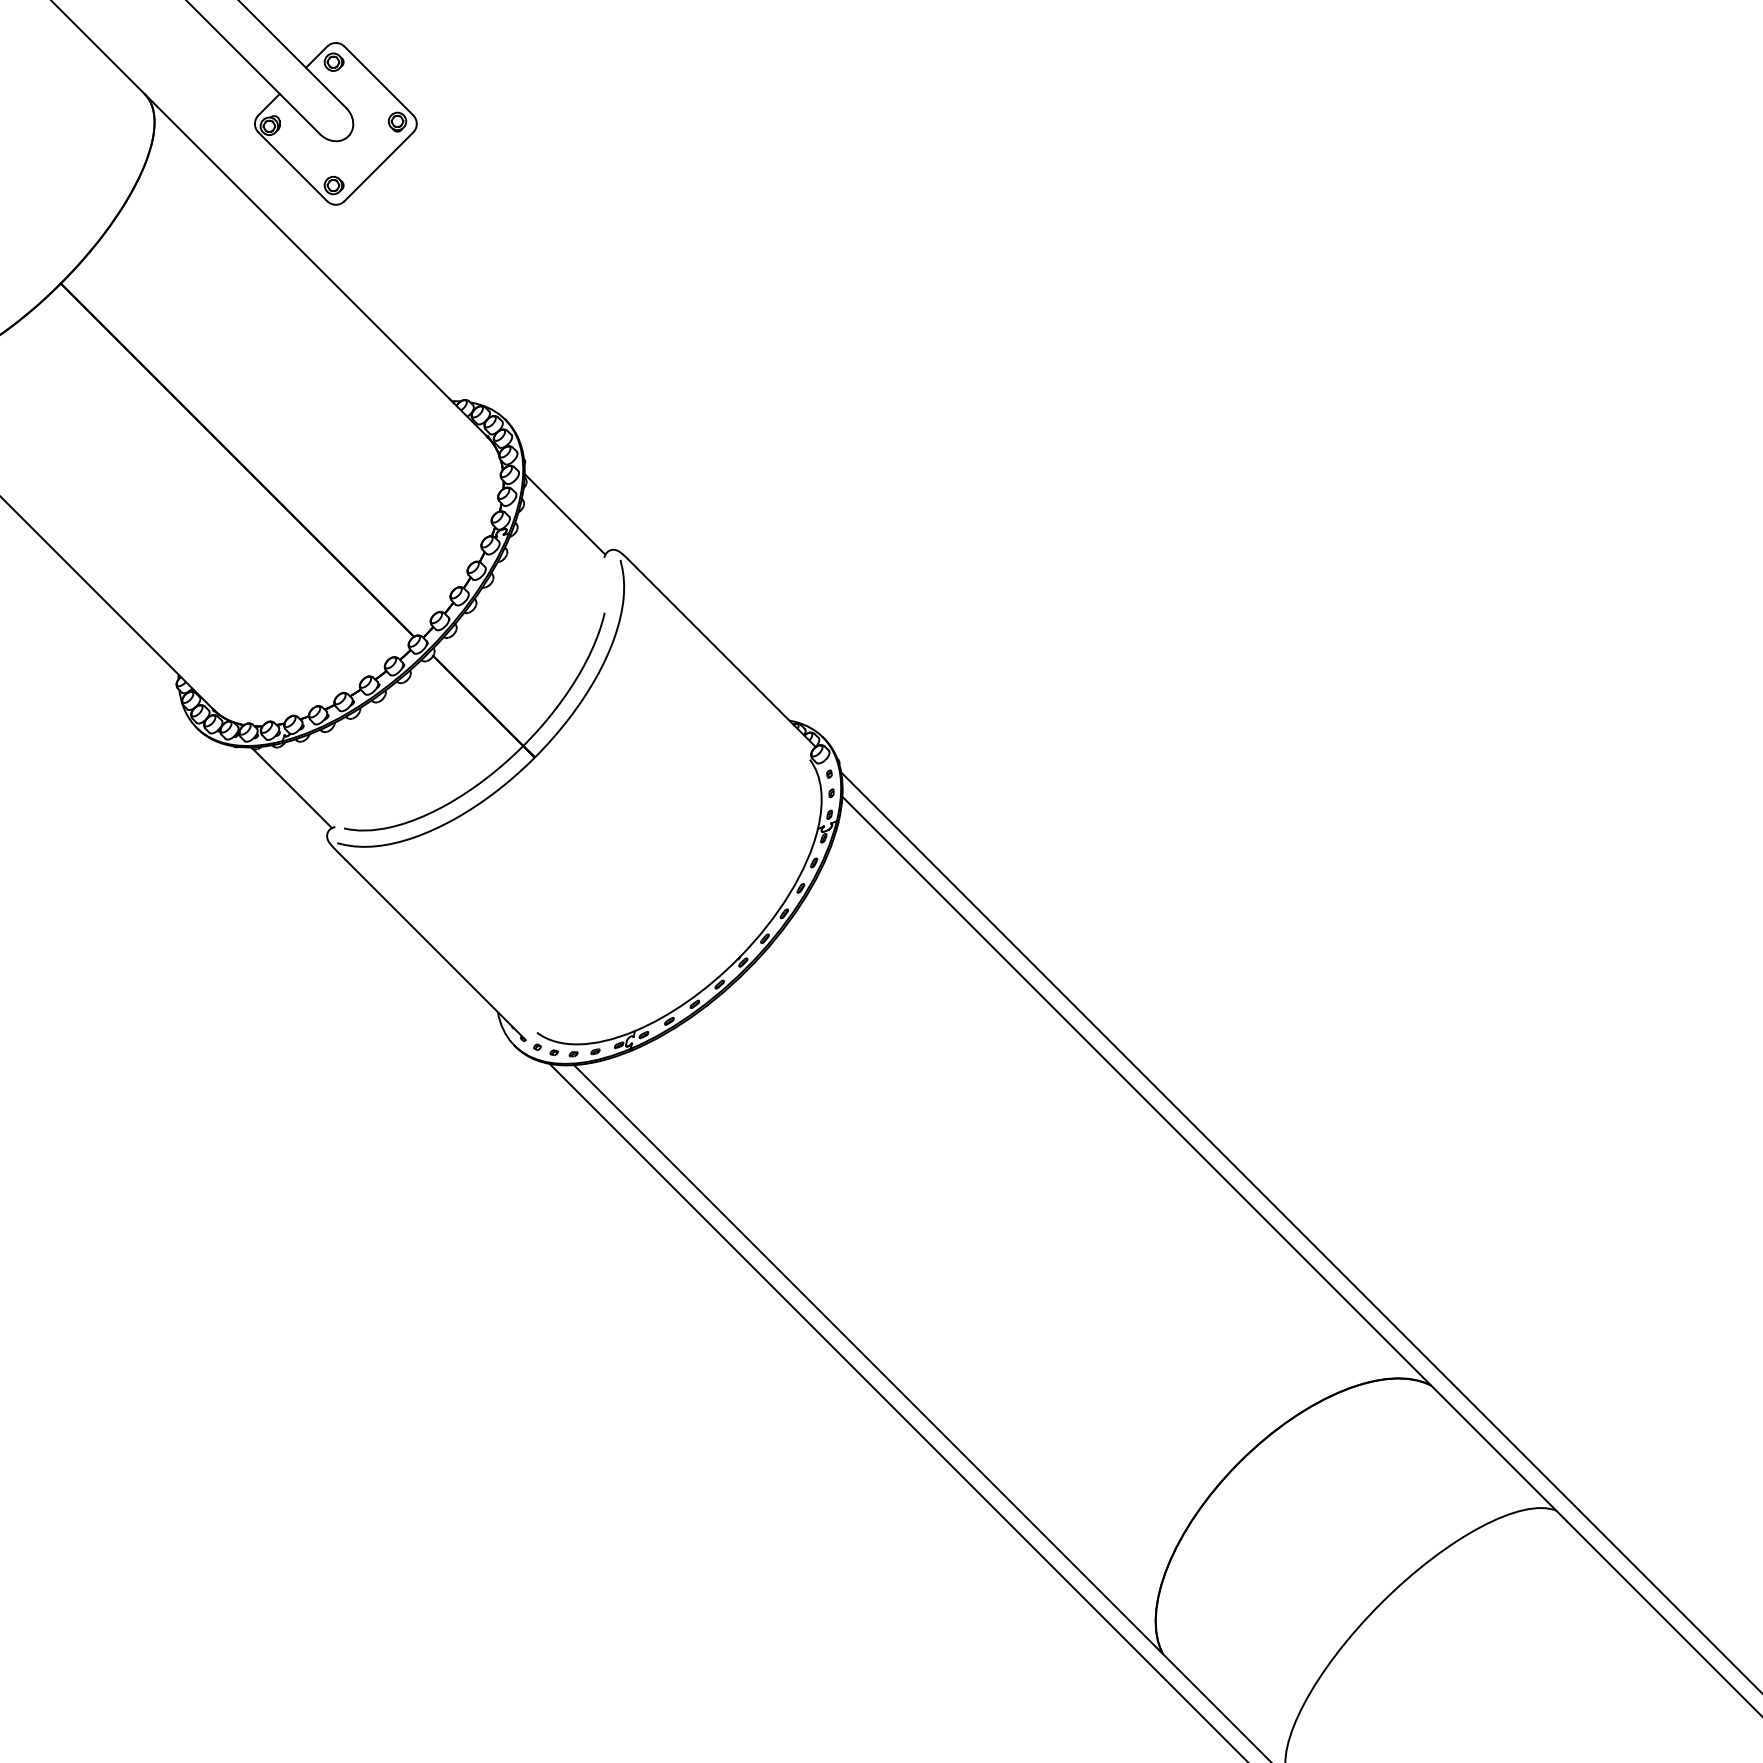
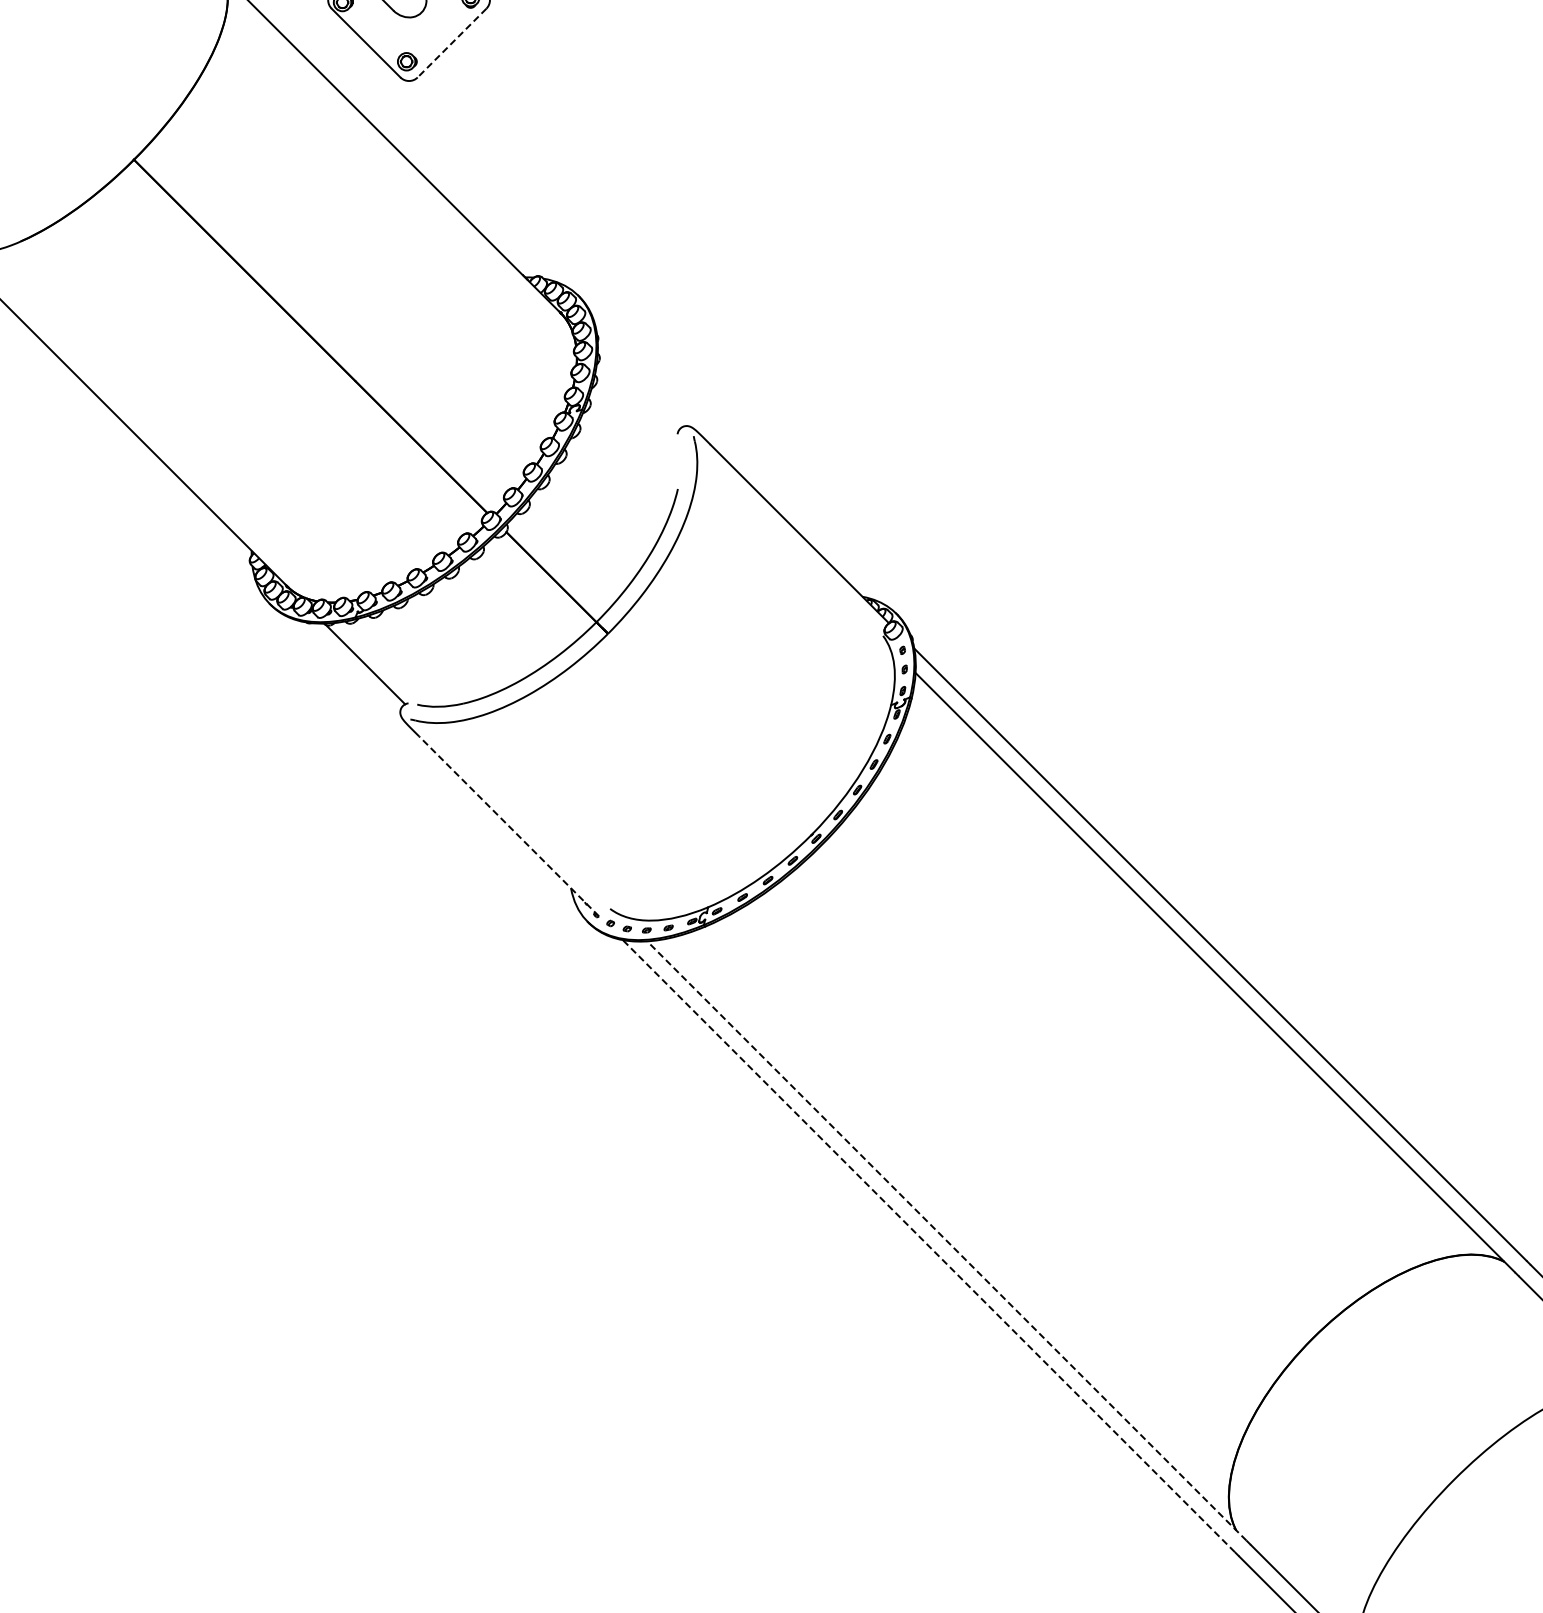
line: (378, 166) -> (451, 42), solid -> dashed
line: (564, 514) -> (637, 390), removed
line: (435, 949) -> (508, 825), solid -> dashed
line: (873, 1364) -> (946, 1240), solid -> dashed
line: (855, 1369) -> (928, 1245), solid -> dashed

